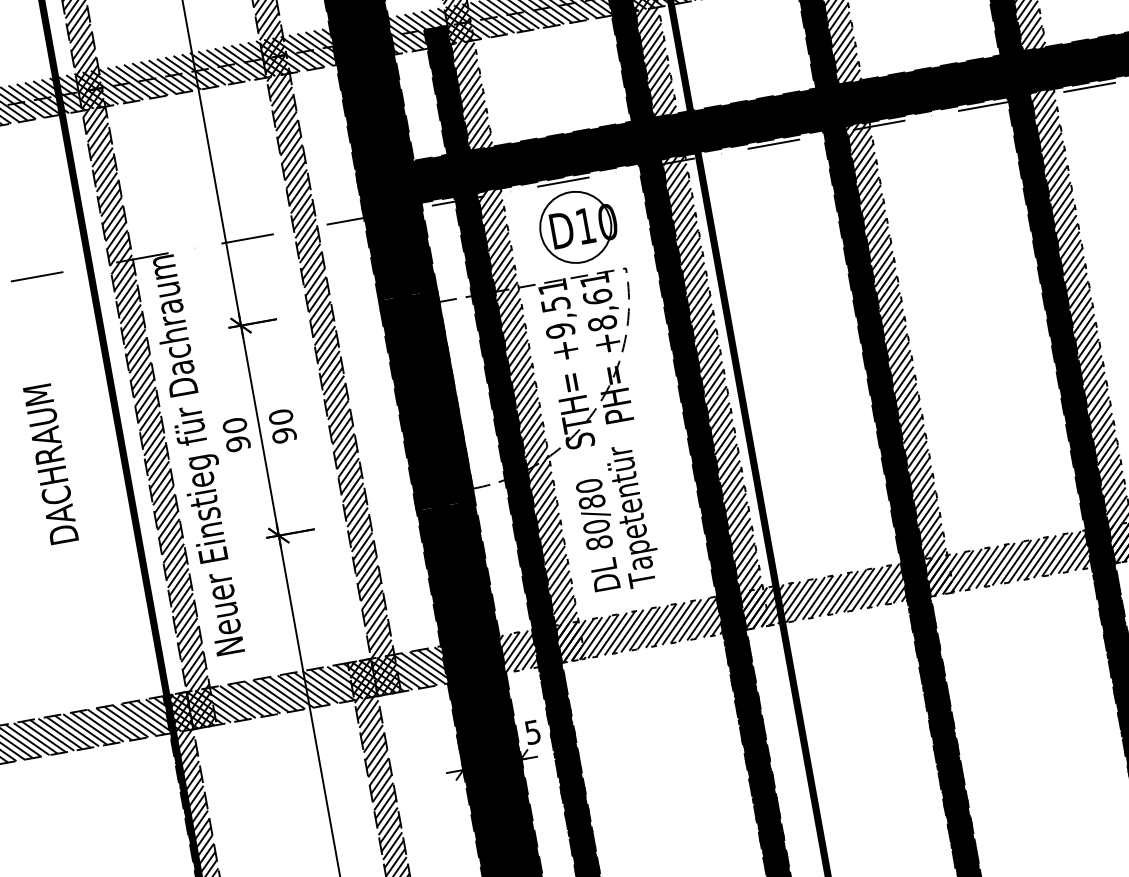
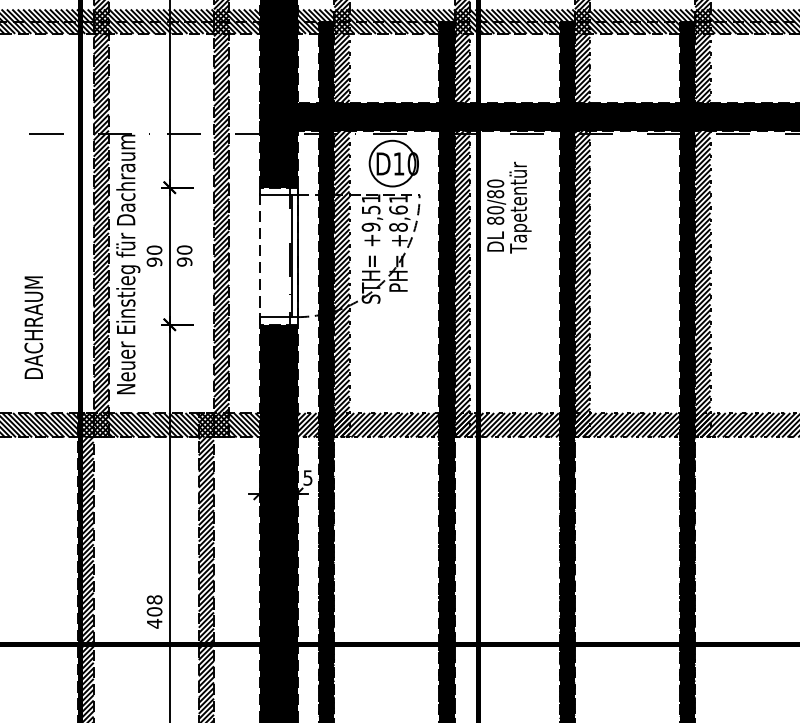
fill: (426, 399) -> (278, 255), removed
text: (50, 464) -> (33, 327), moved
text: (617, 518) -> (509, 207), moved

